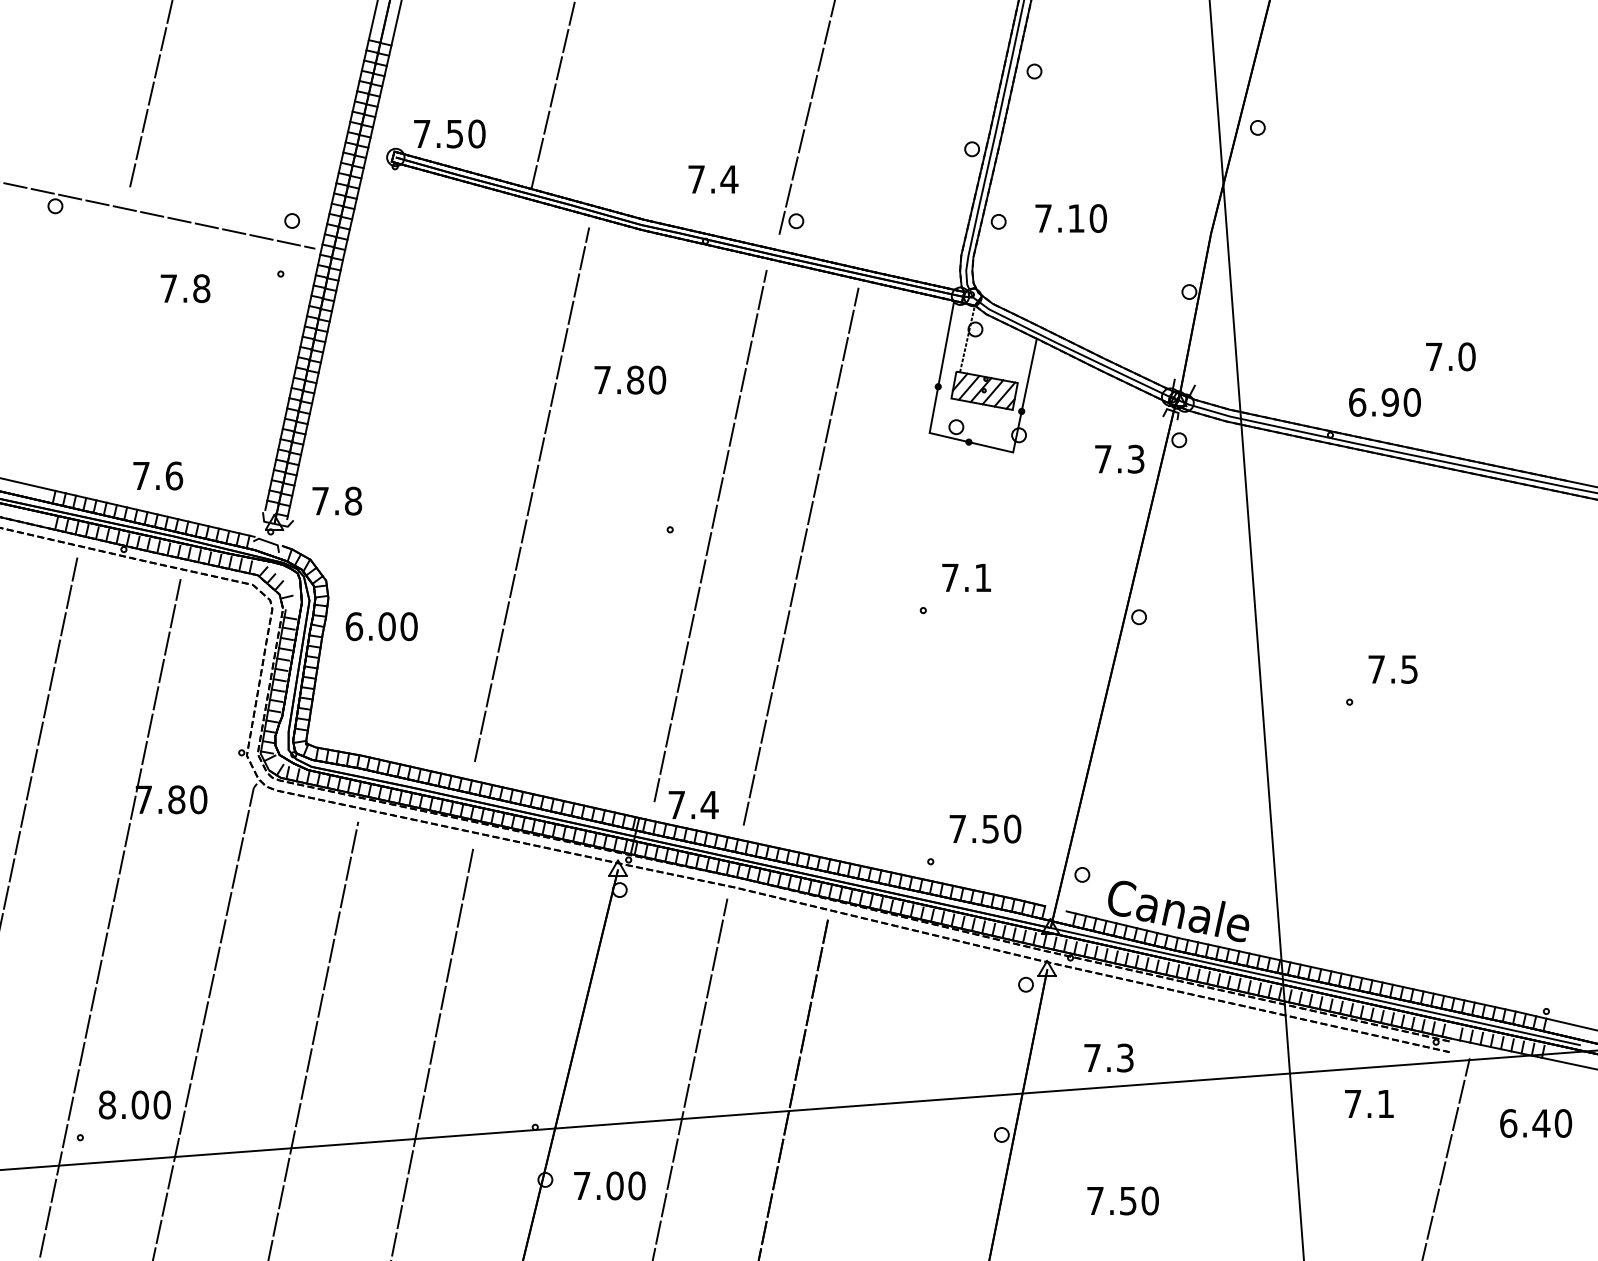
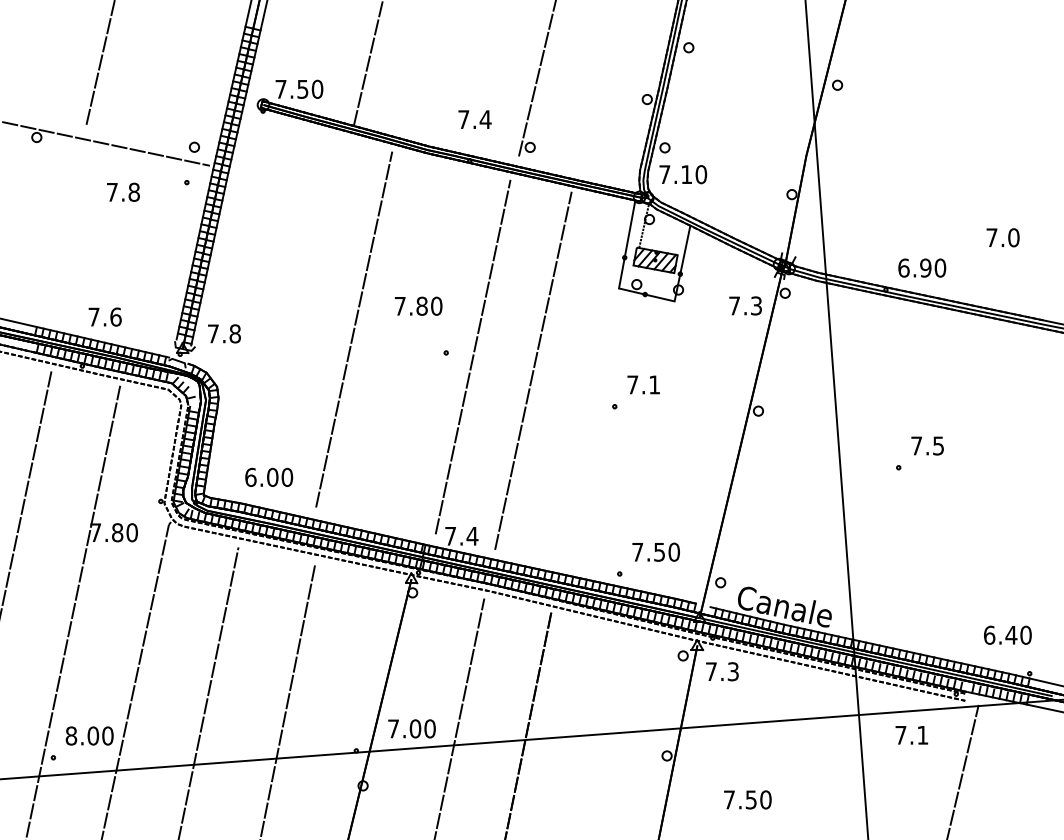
text: (1071, 218) -> (683, 174), moved
text: (1449, 356) -> (1002, 237), moved
text: (630, 378) -> (418, 305), moved
text: (382, 625) -> (269, 476), moved
text: (1109, 1057) -> (722, 671), moved
text: (1535, 1122) -> (1007, 634), moved
text: (609, 1185) -> (411, 728), moved

